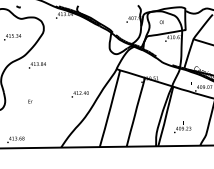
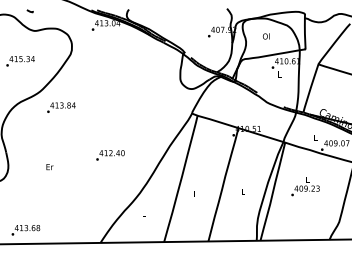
text: (79, 94) -> (109, 155), moved
text: (182, 127) -> (305, 186), moved

